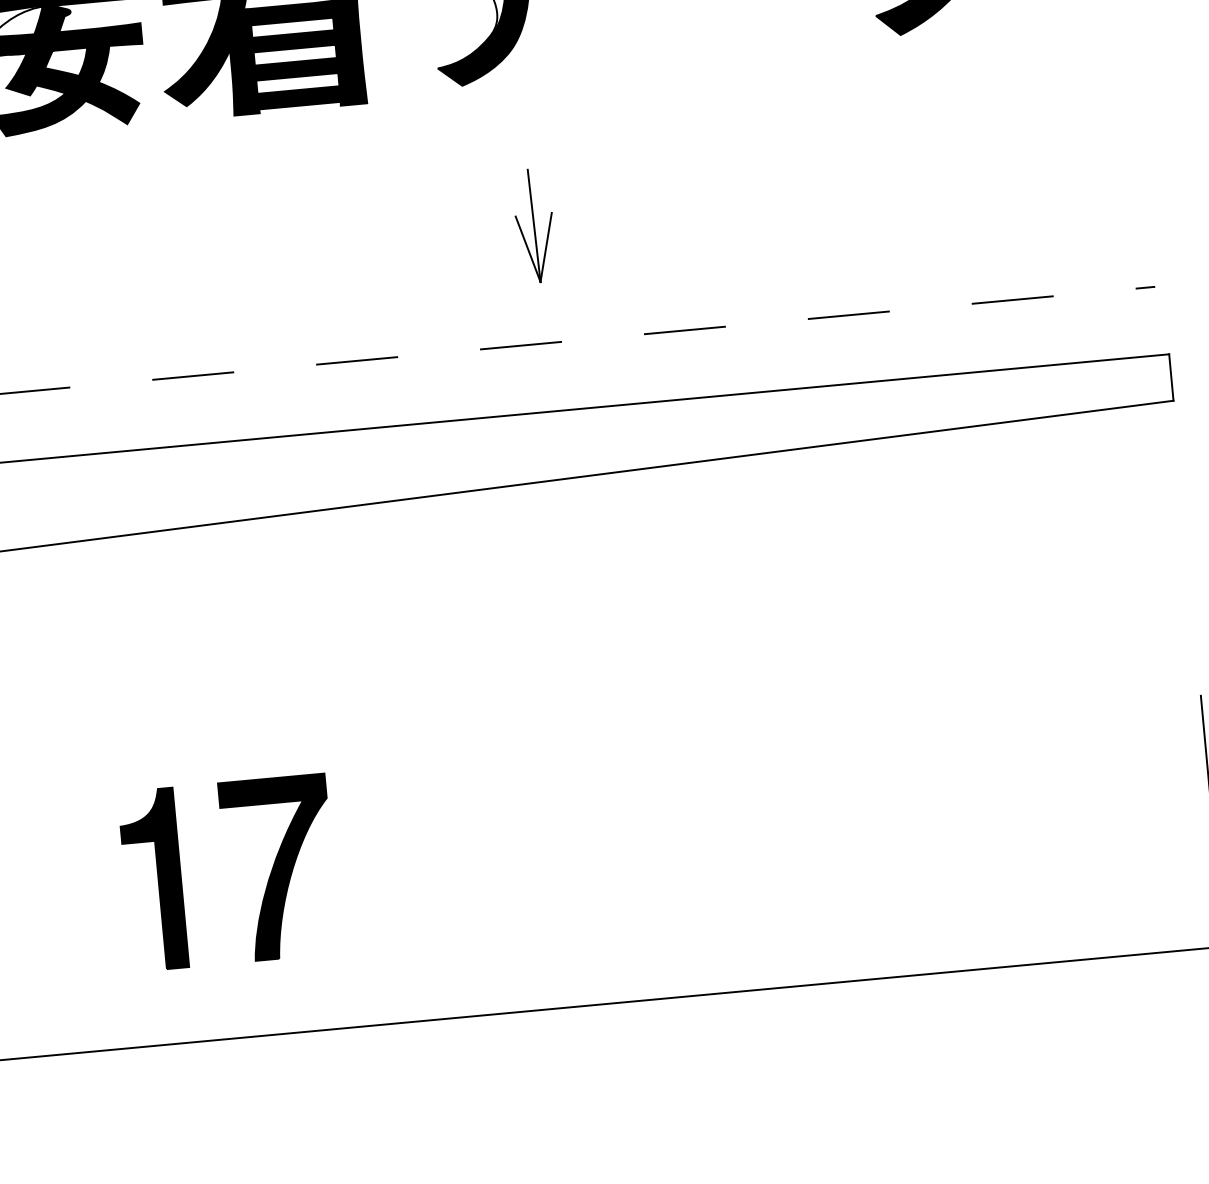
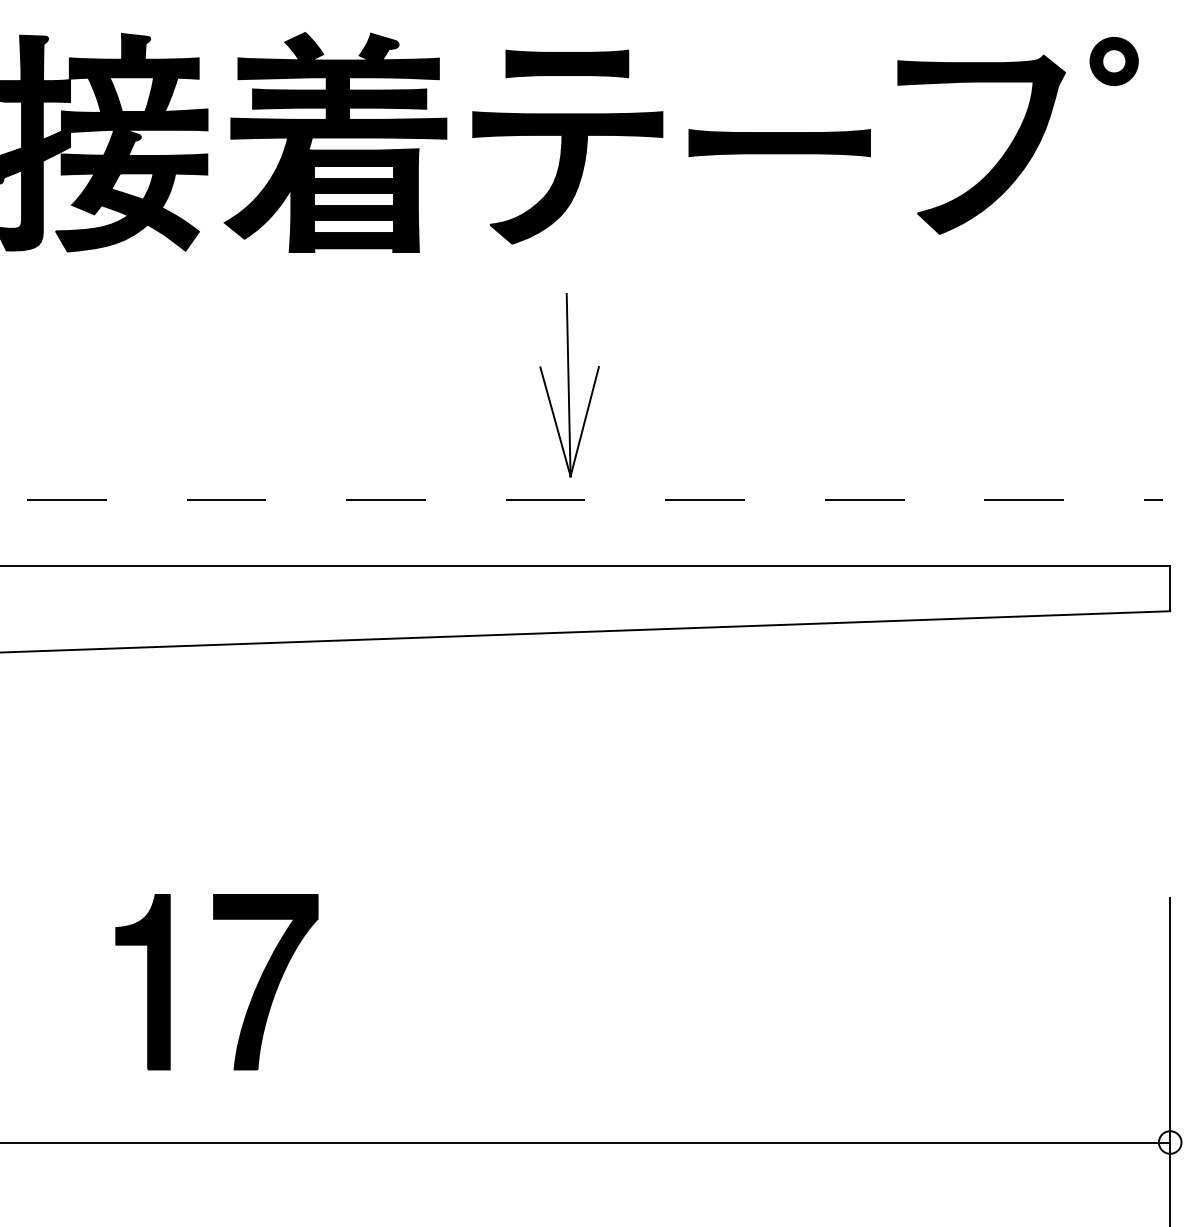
part: (534, 226) -> (569, 385), size x1.67

